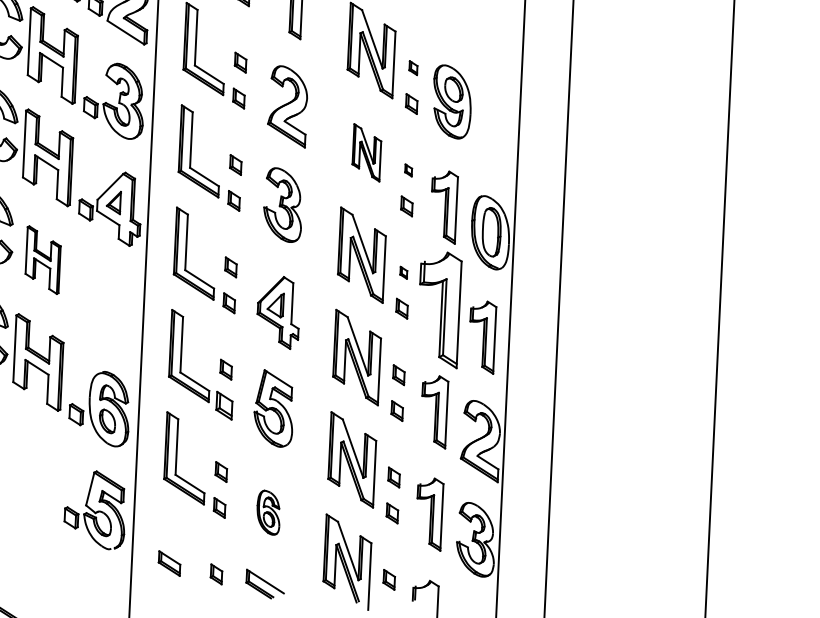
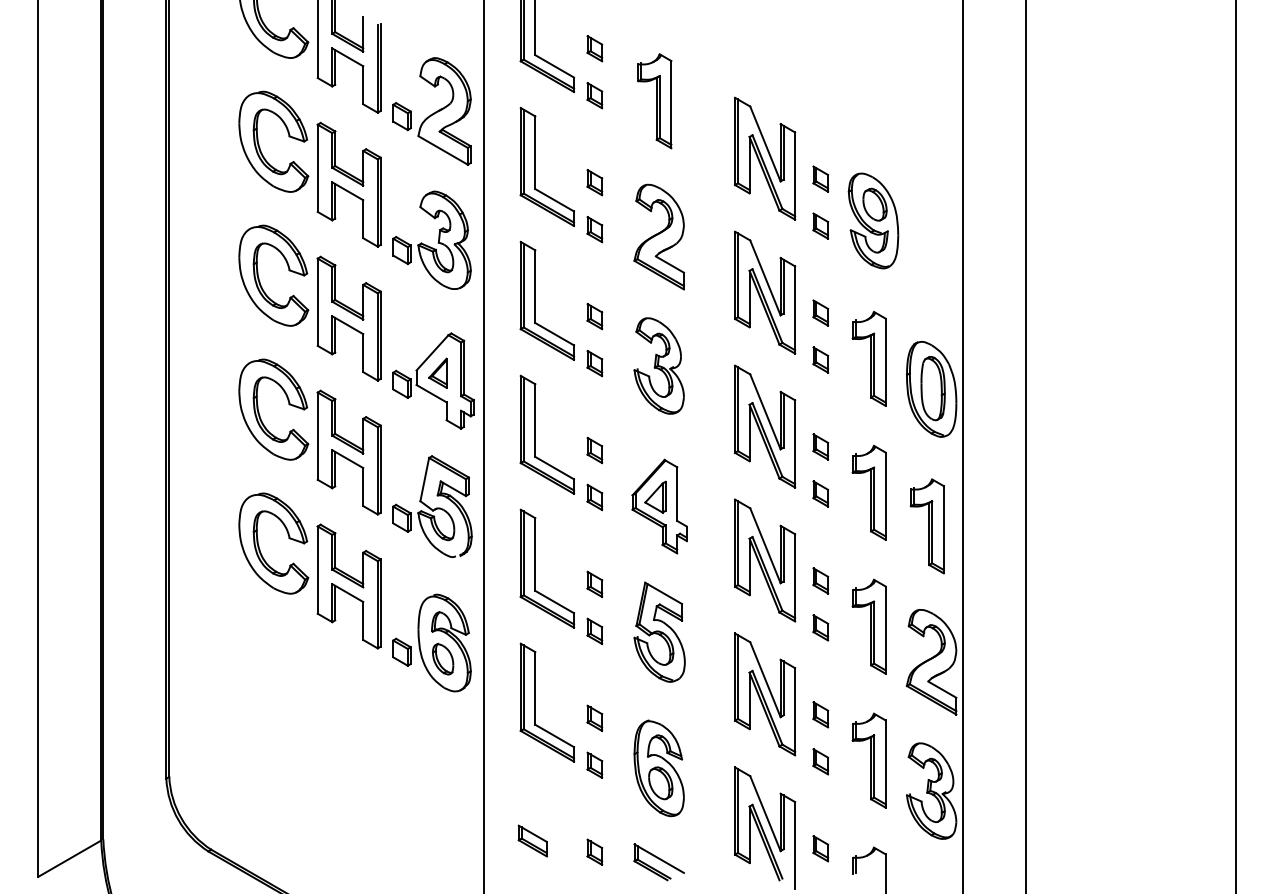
part: (413, 67) -> (820, 178), size x1.43
part: (367, 152) -> (765, 292), size x1.67
part: (408, 170) -> (820, 312), size x1.67
part: (42, 260) -> (348, 452), size x1.43
part: (403, 272) -> (820, 446), size x1.67
part: (438, 309) -> (868, 492), size x0.62
part: (224, 404) -> (594, 630), size x0.71
part: (95, 509) -> (432, 506), moved
part: (268, 512) -> (658, 768), size x1.67

